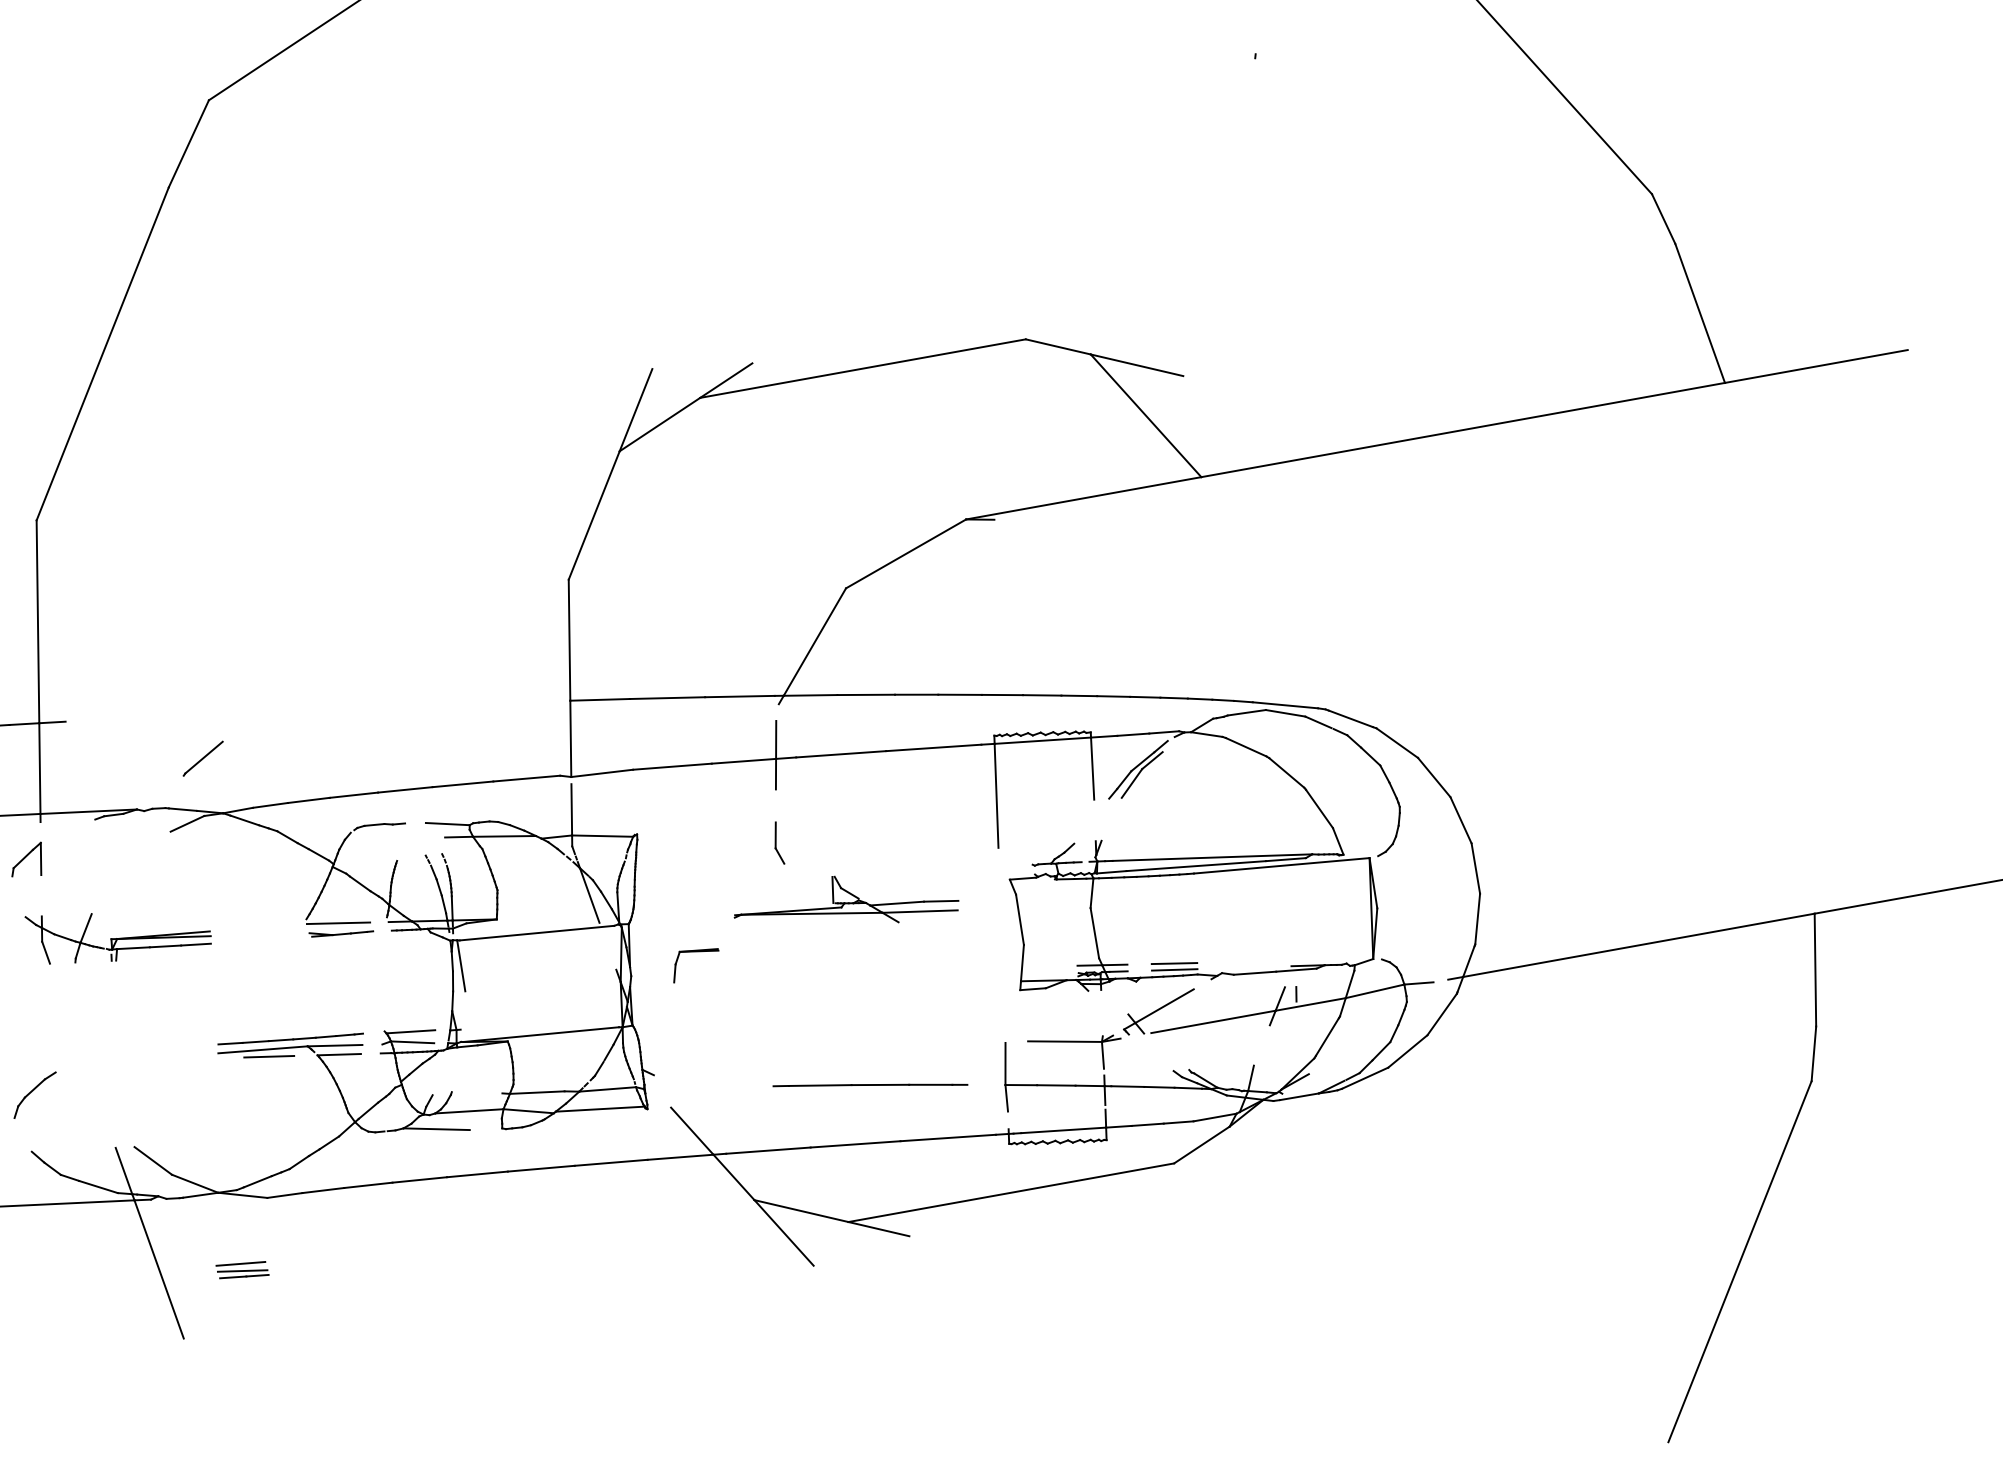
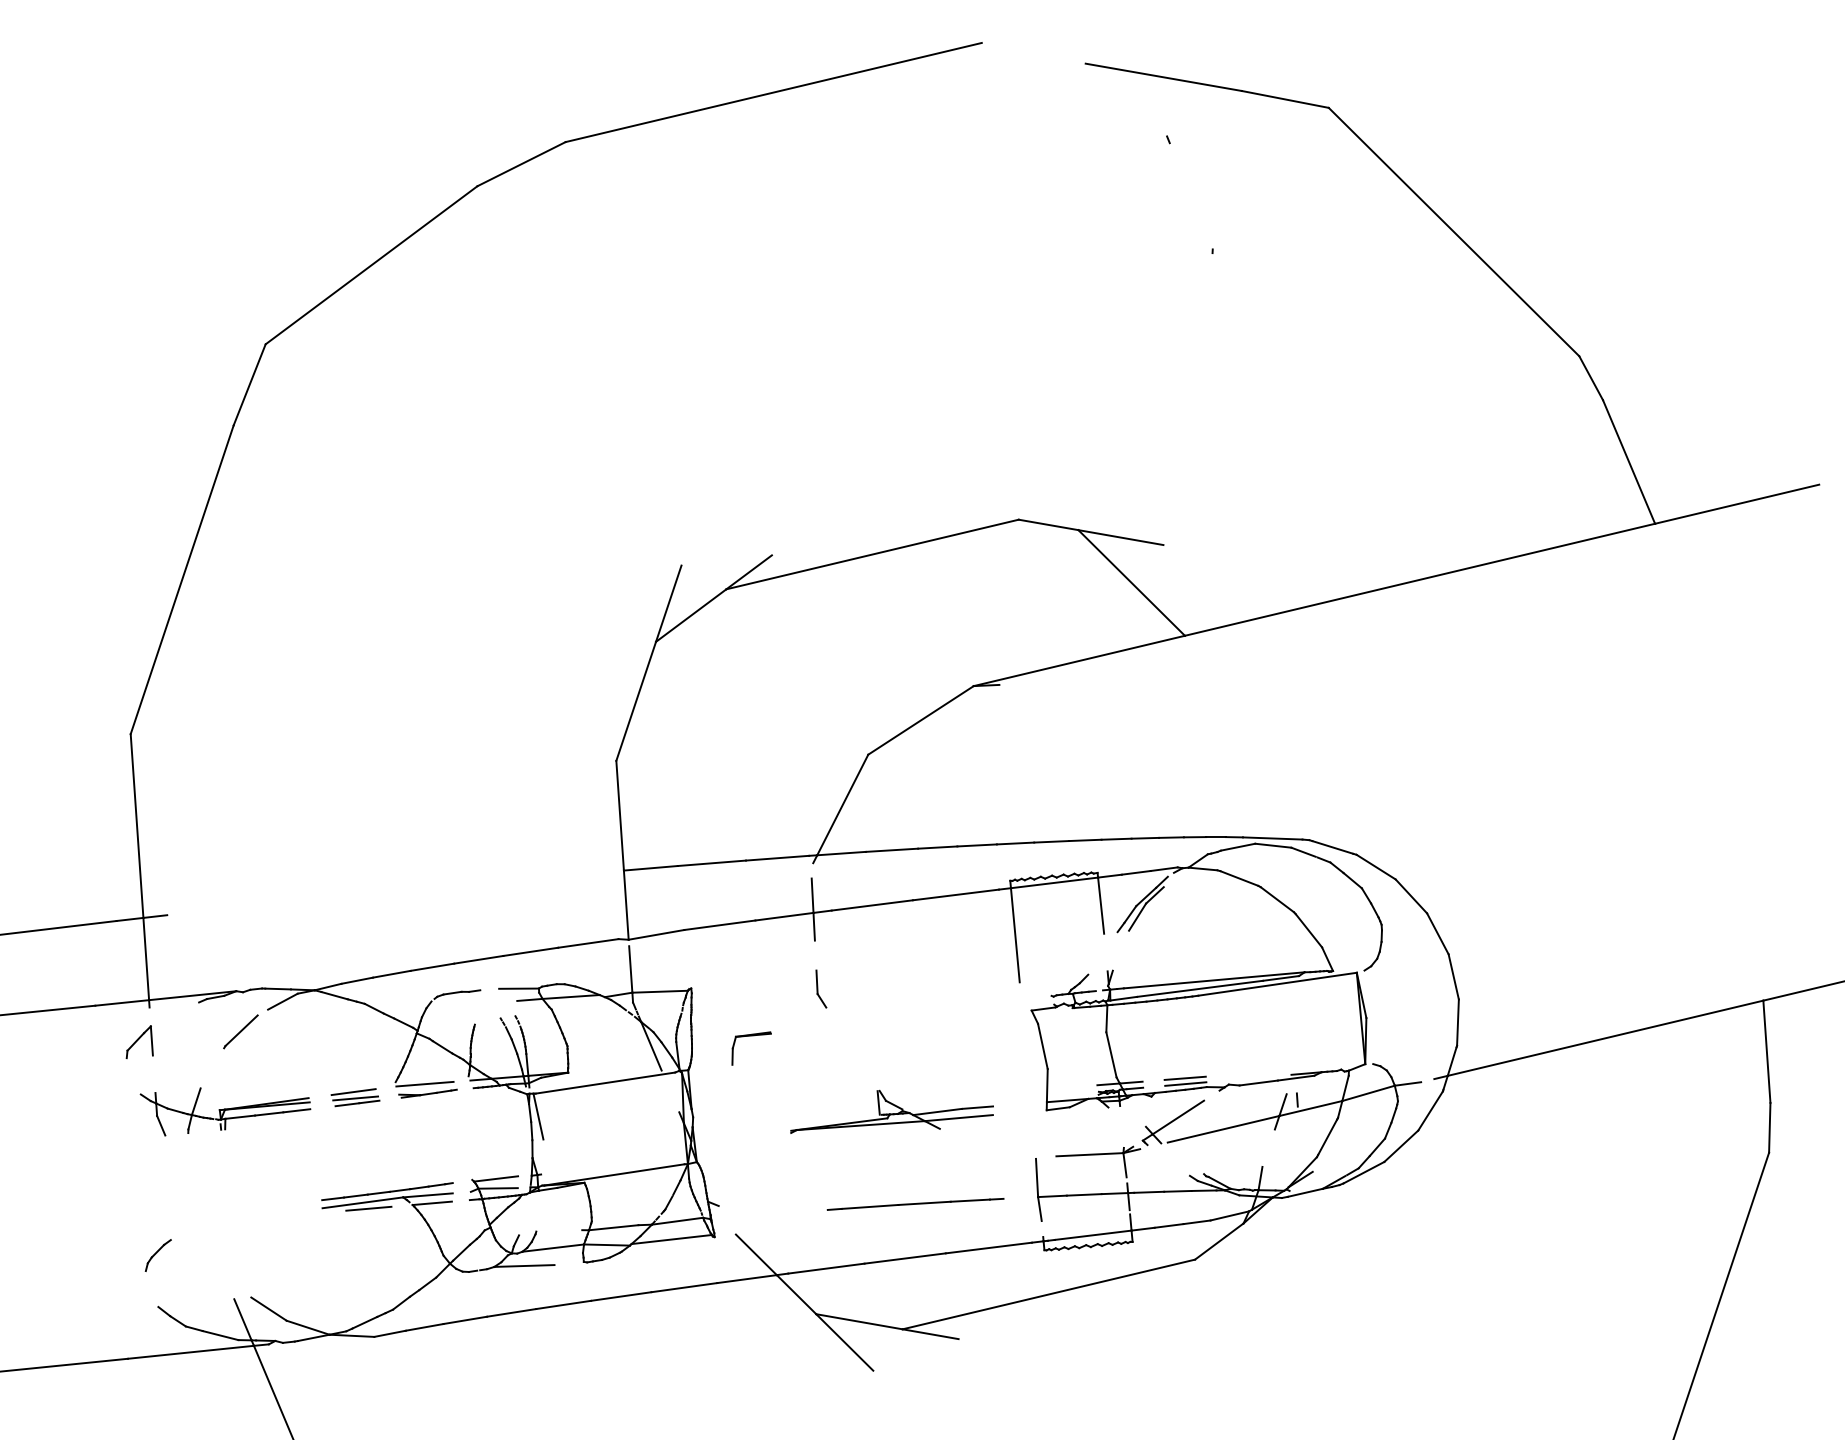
line: (202, 758) -> (240, 1031), moved
part: (846, 900) -> (891, 1111), moved
part: (696, 952) -> (751, 1036), moved
part: (34, 1095) -> (157, 1255), size x0.71
part: (242, 1269) -> (355, 1097), moved

